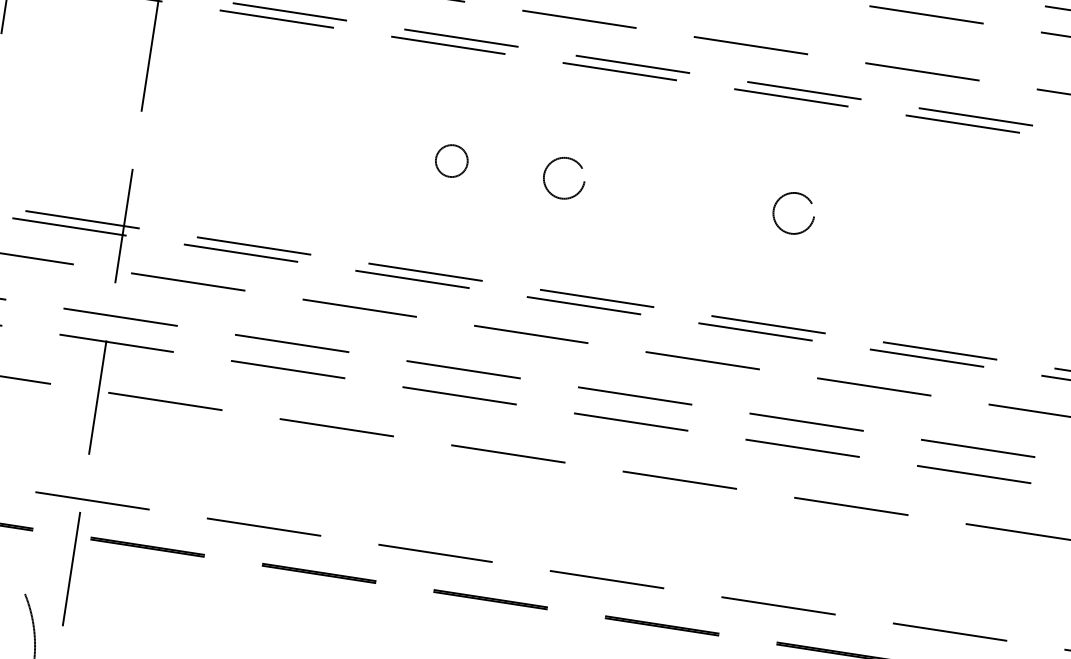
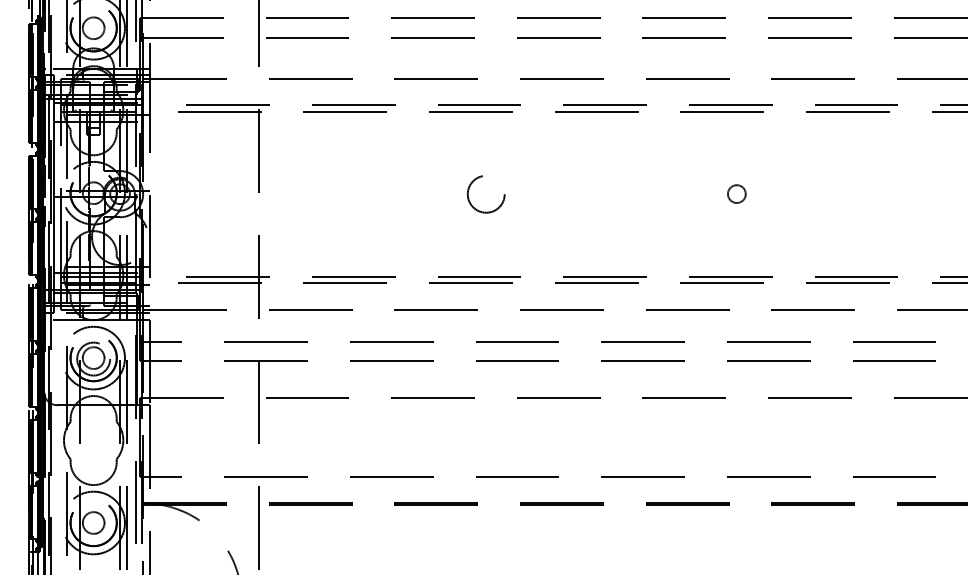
circle: (451, 160) -> (485, 193), size x1.6
circle: (564, 177) -> (568, 193), removed
circle: (793, 212) -> (736, 193), size x0.6

